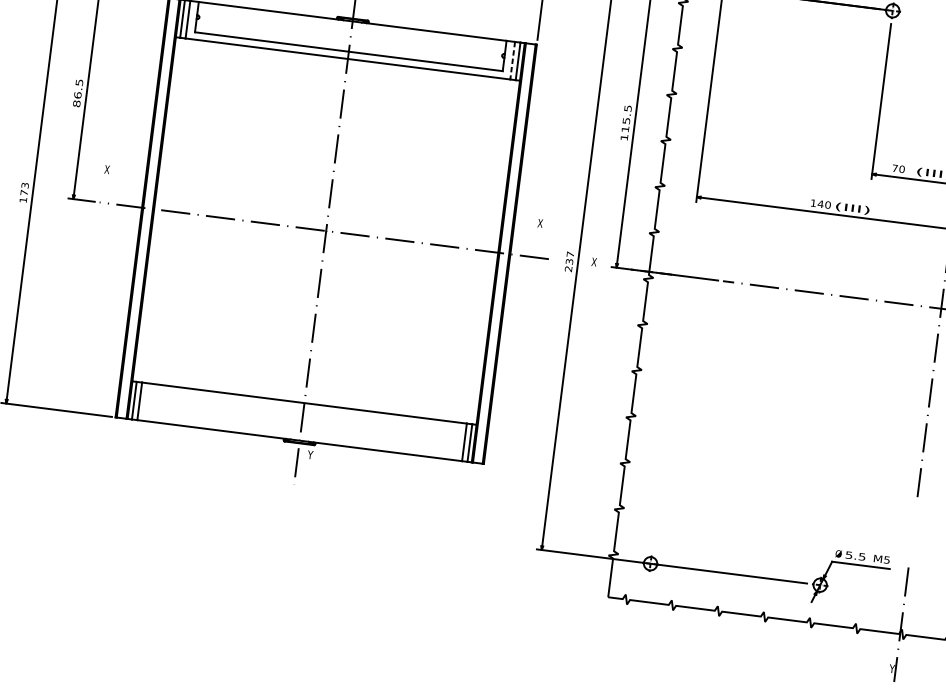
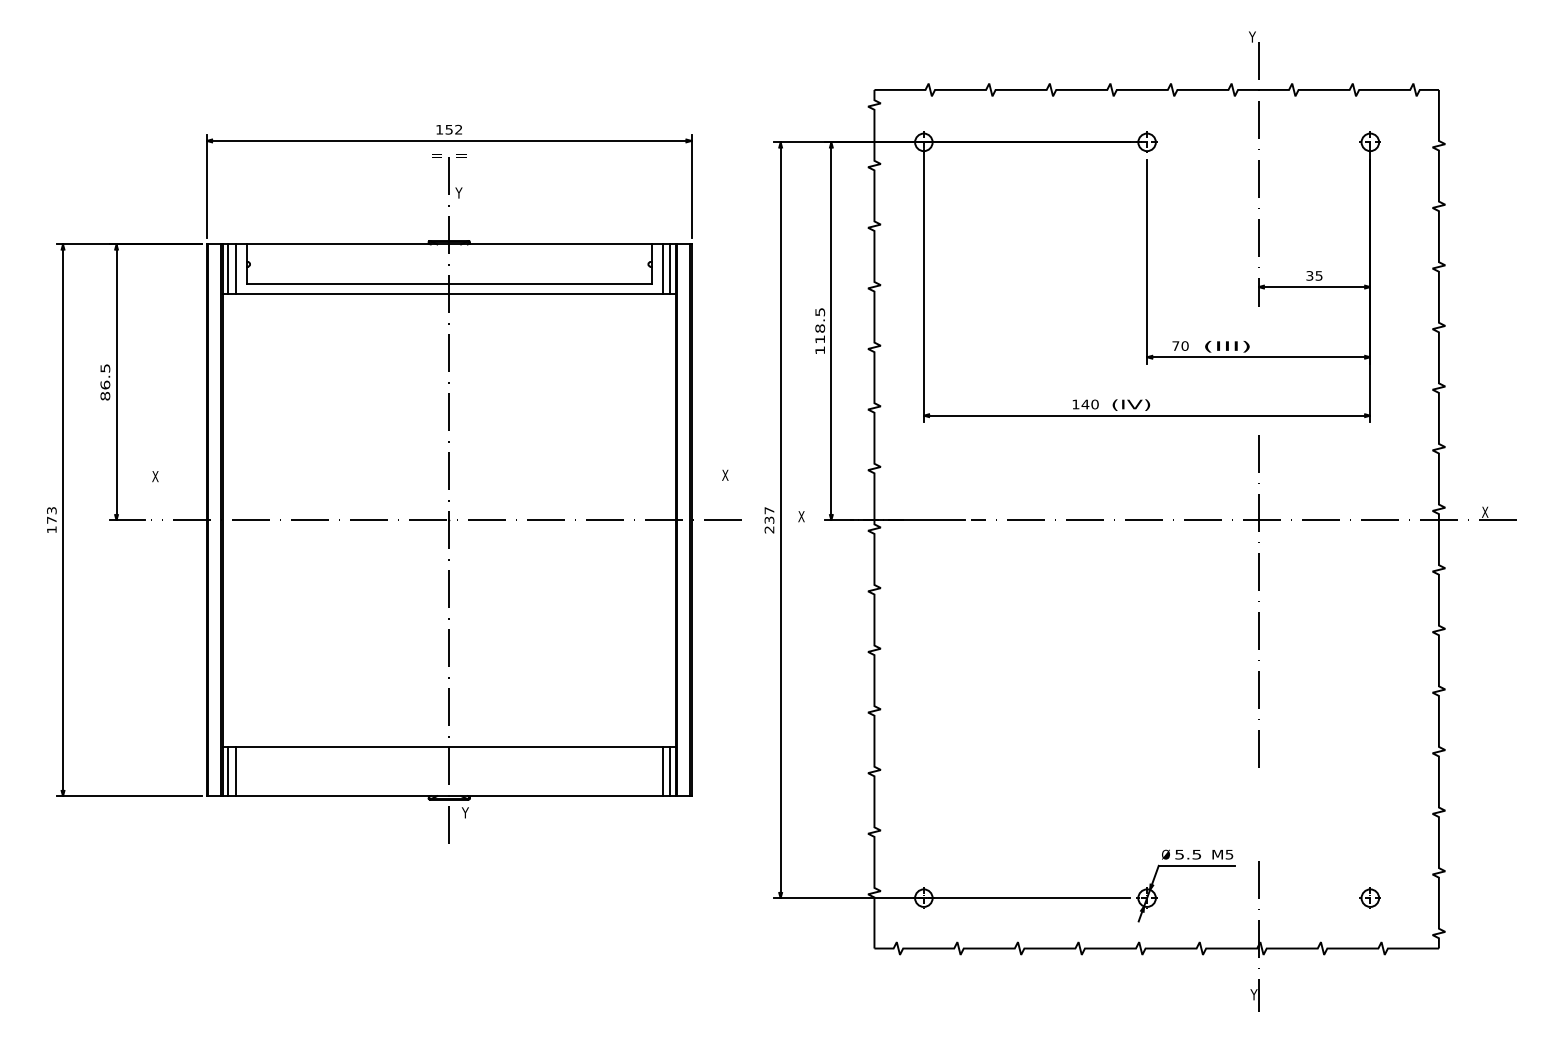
line: (512, 60) -> (662, 269), dashed -> solid
text: (626, 120) -> (820, 328), 115.5 -> 118.5
text: (852, 208) -> (1127, 404), (III) -> (IV)

